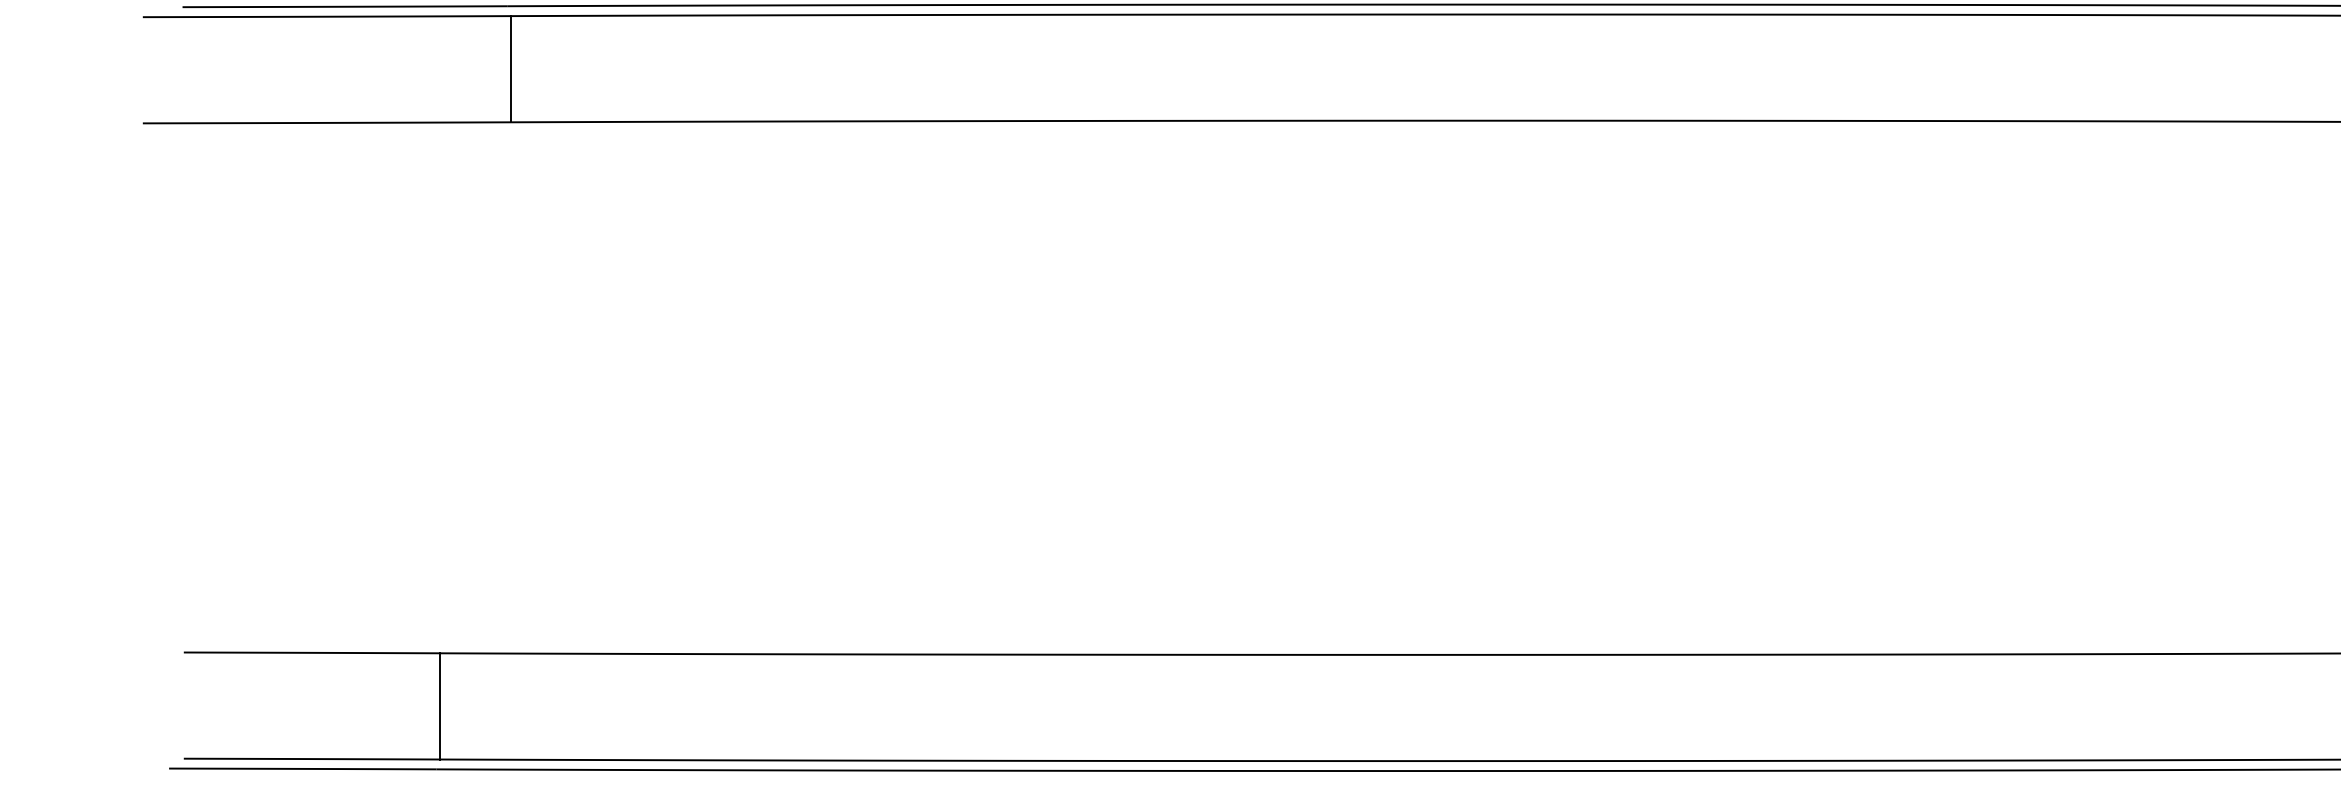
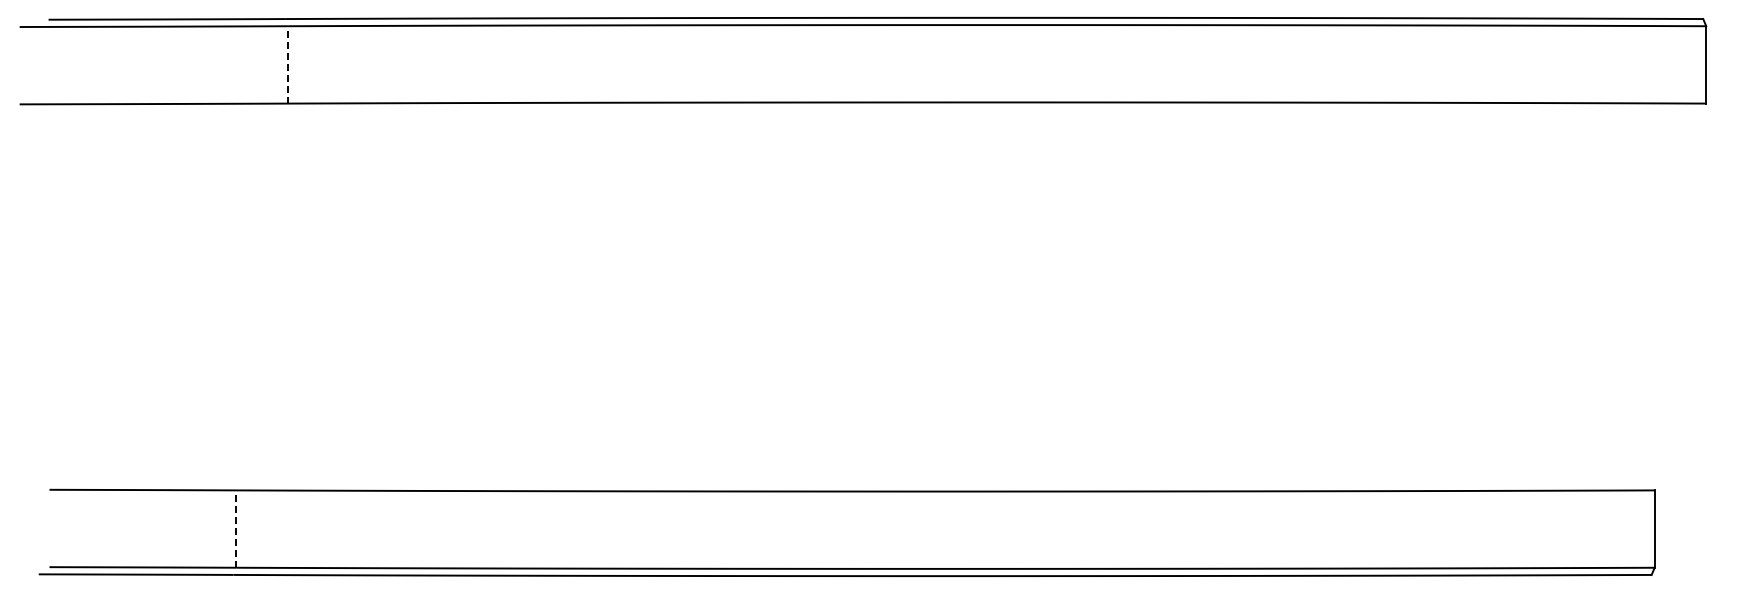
line: (511, 68) -> (288, 64), solid -> dashed
line: (440, 706) -> (236, 529), solid -> dashed

